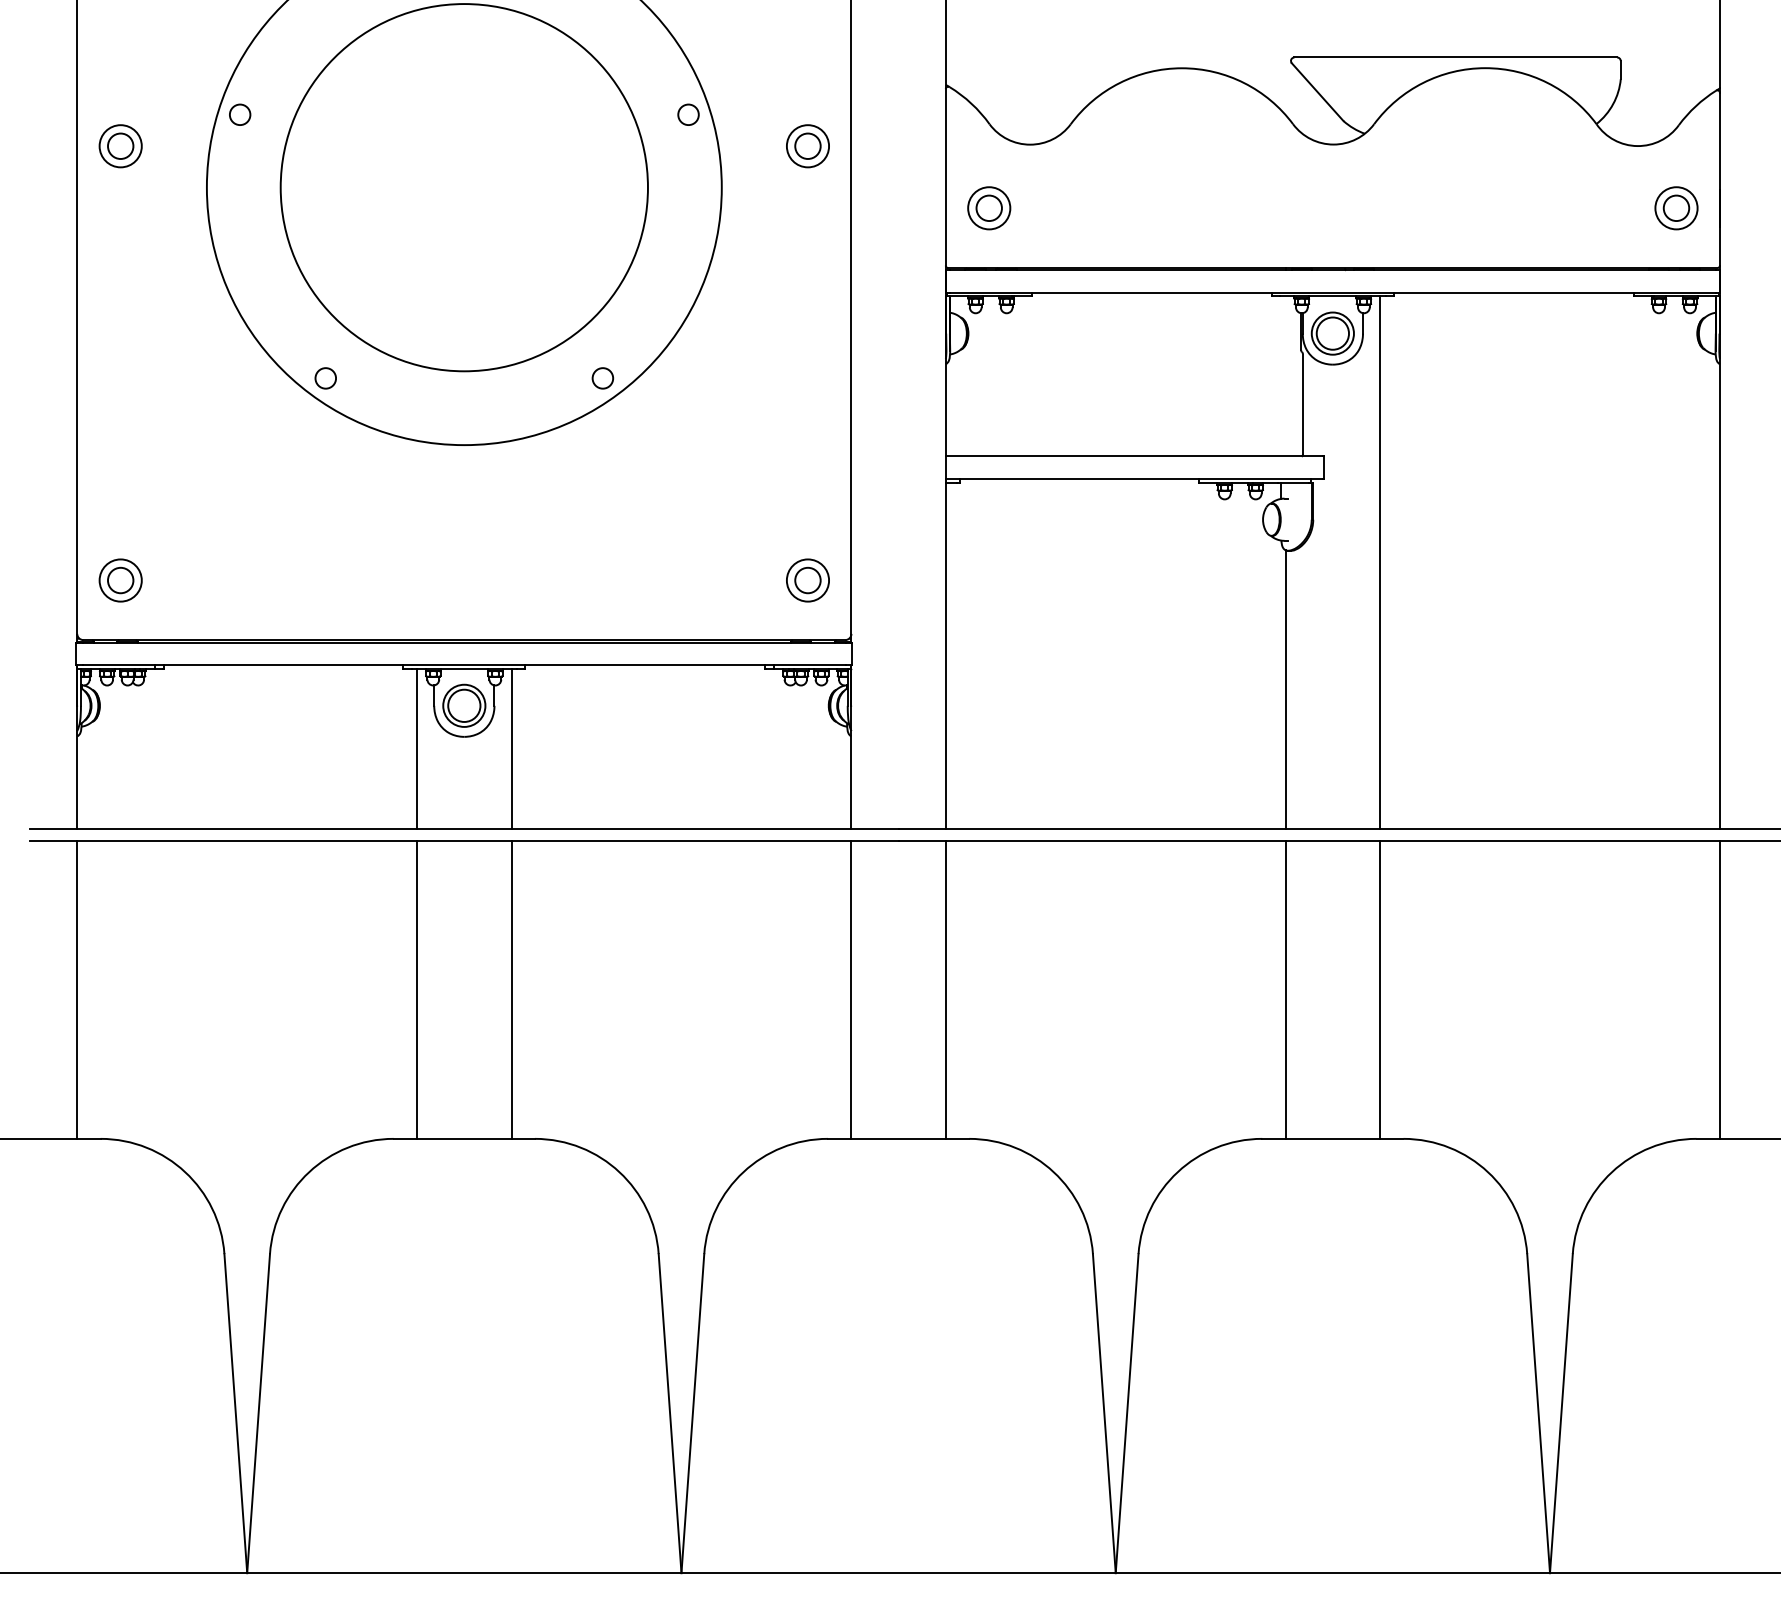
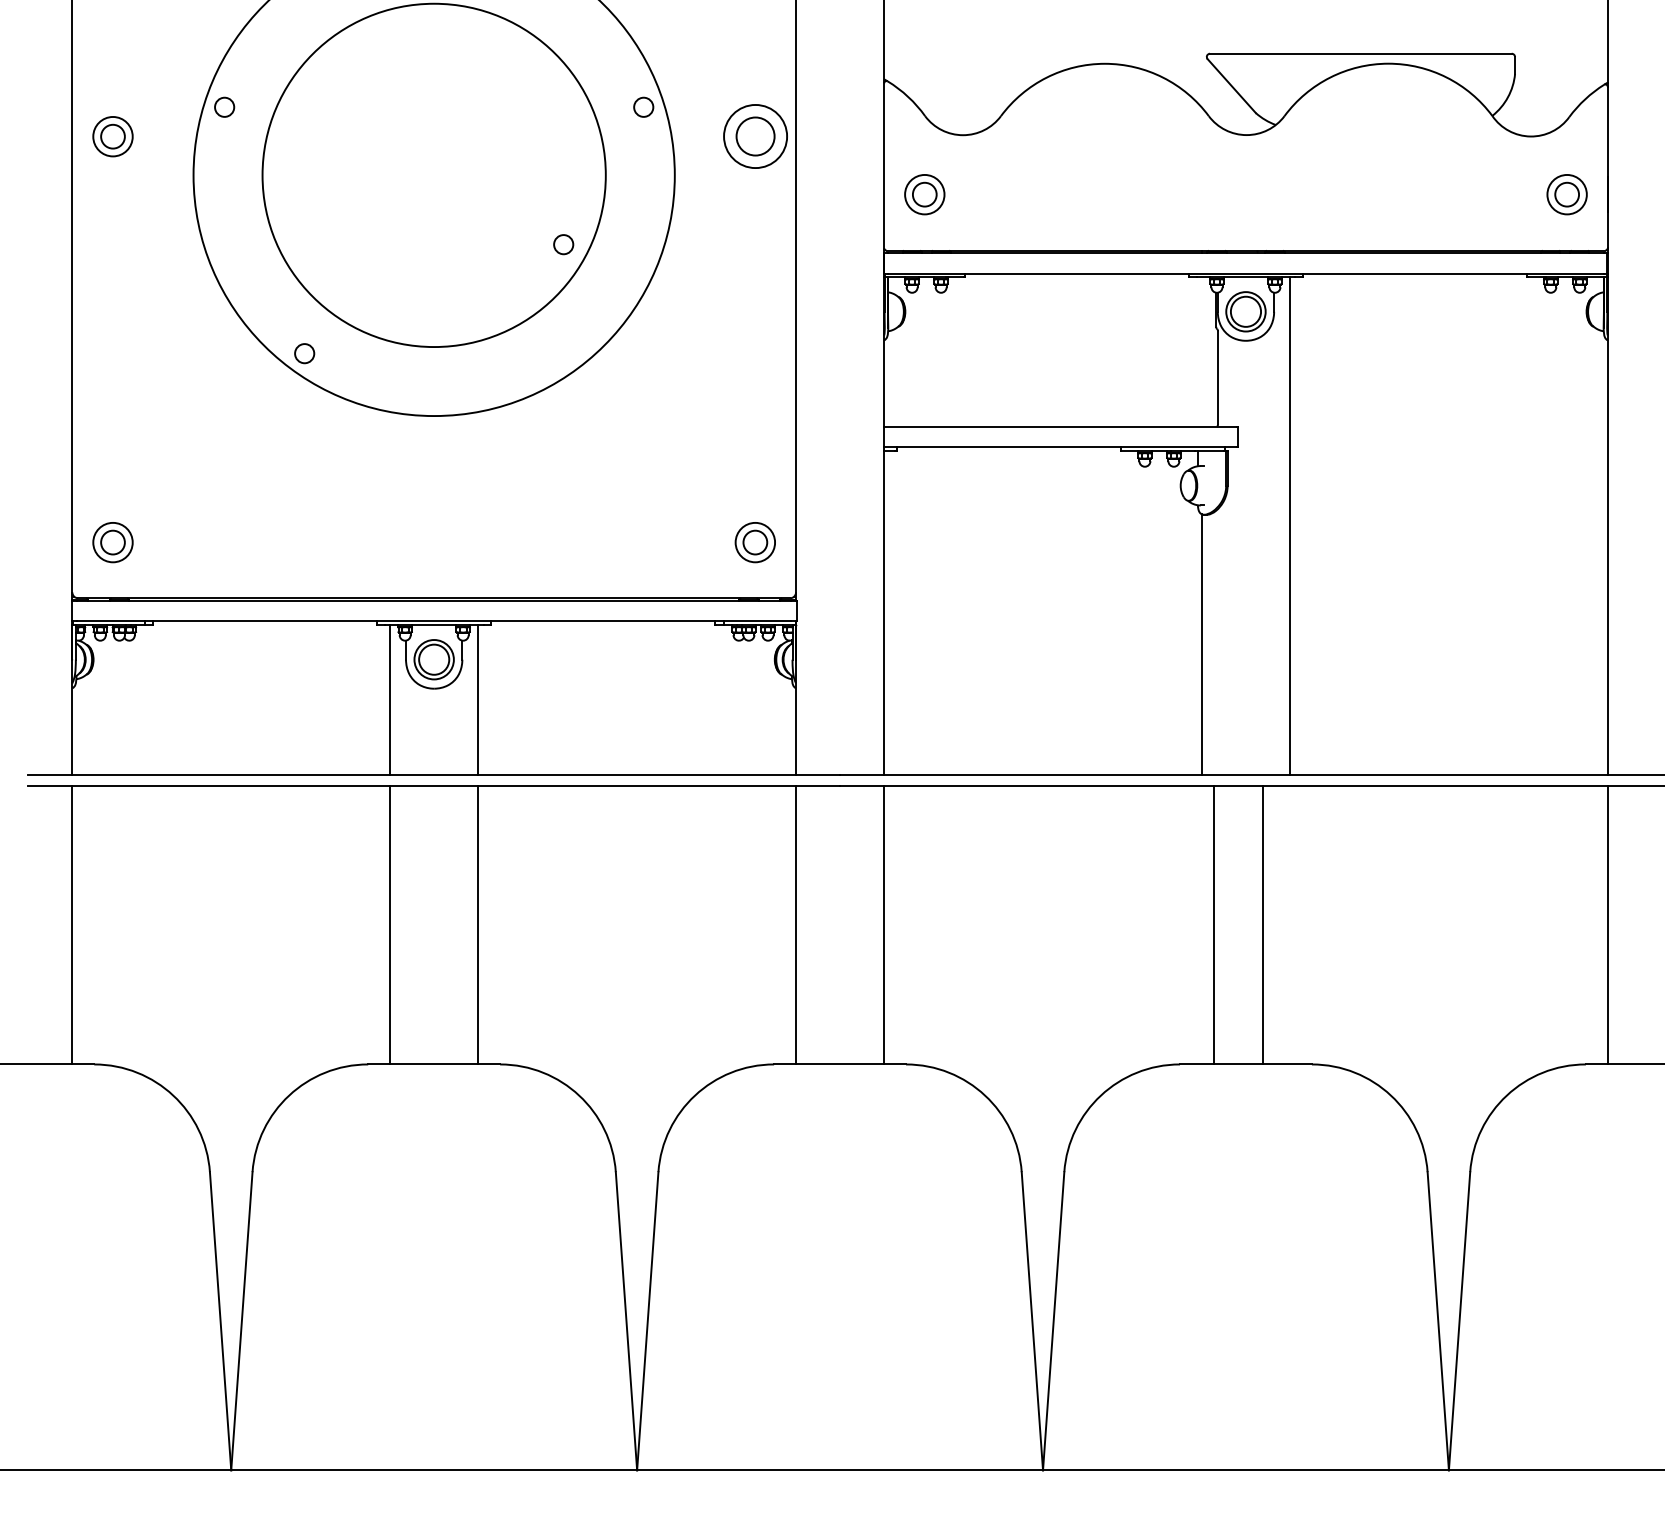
part: (807, 146) -> (754, 136), size x1.6
circle: (602, 378) -> (563, 244), moved
line: (1285, 990) -> (1262, 925), moved
line: (1380, 990) -> (1214, 925), moved

